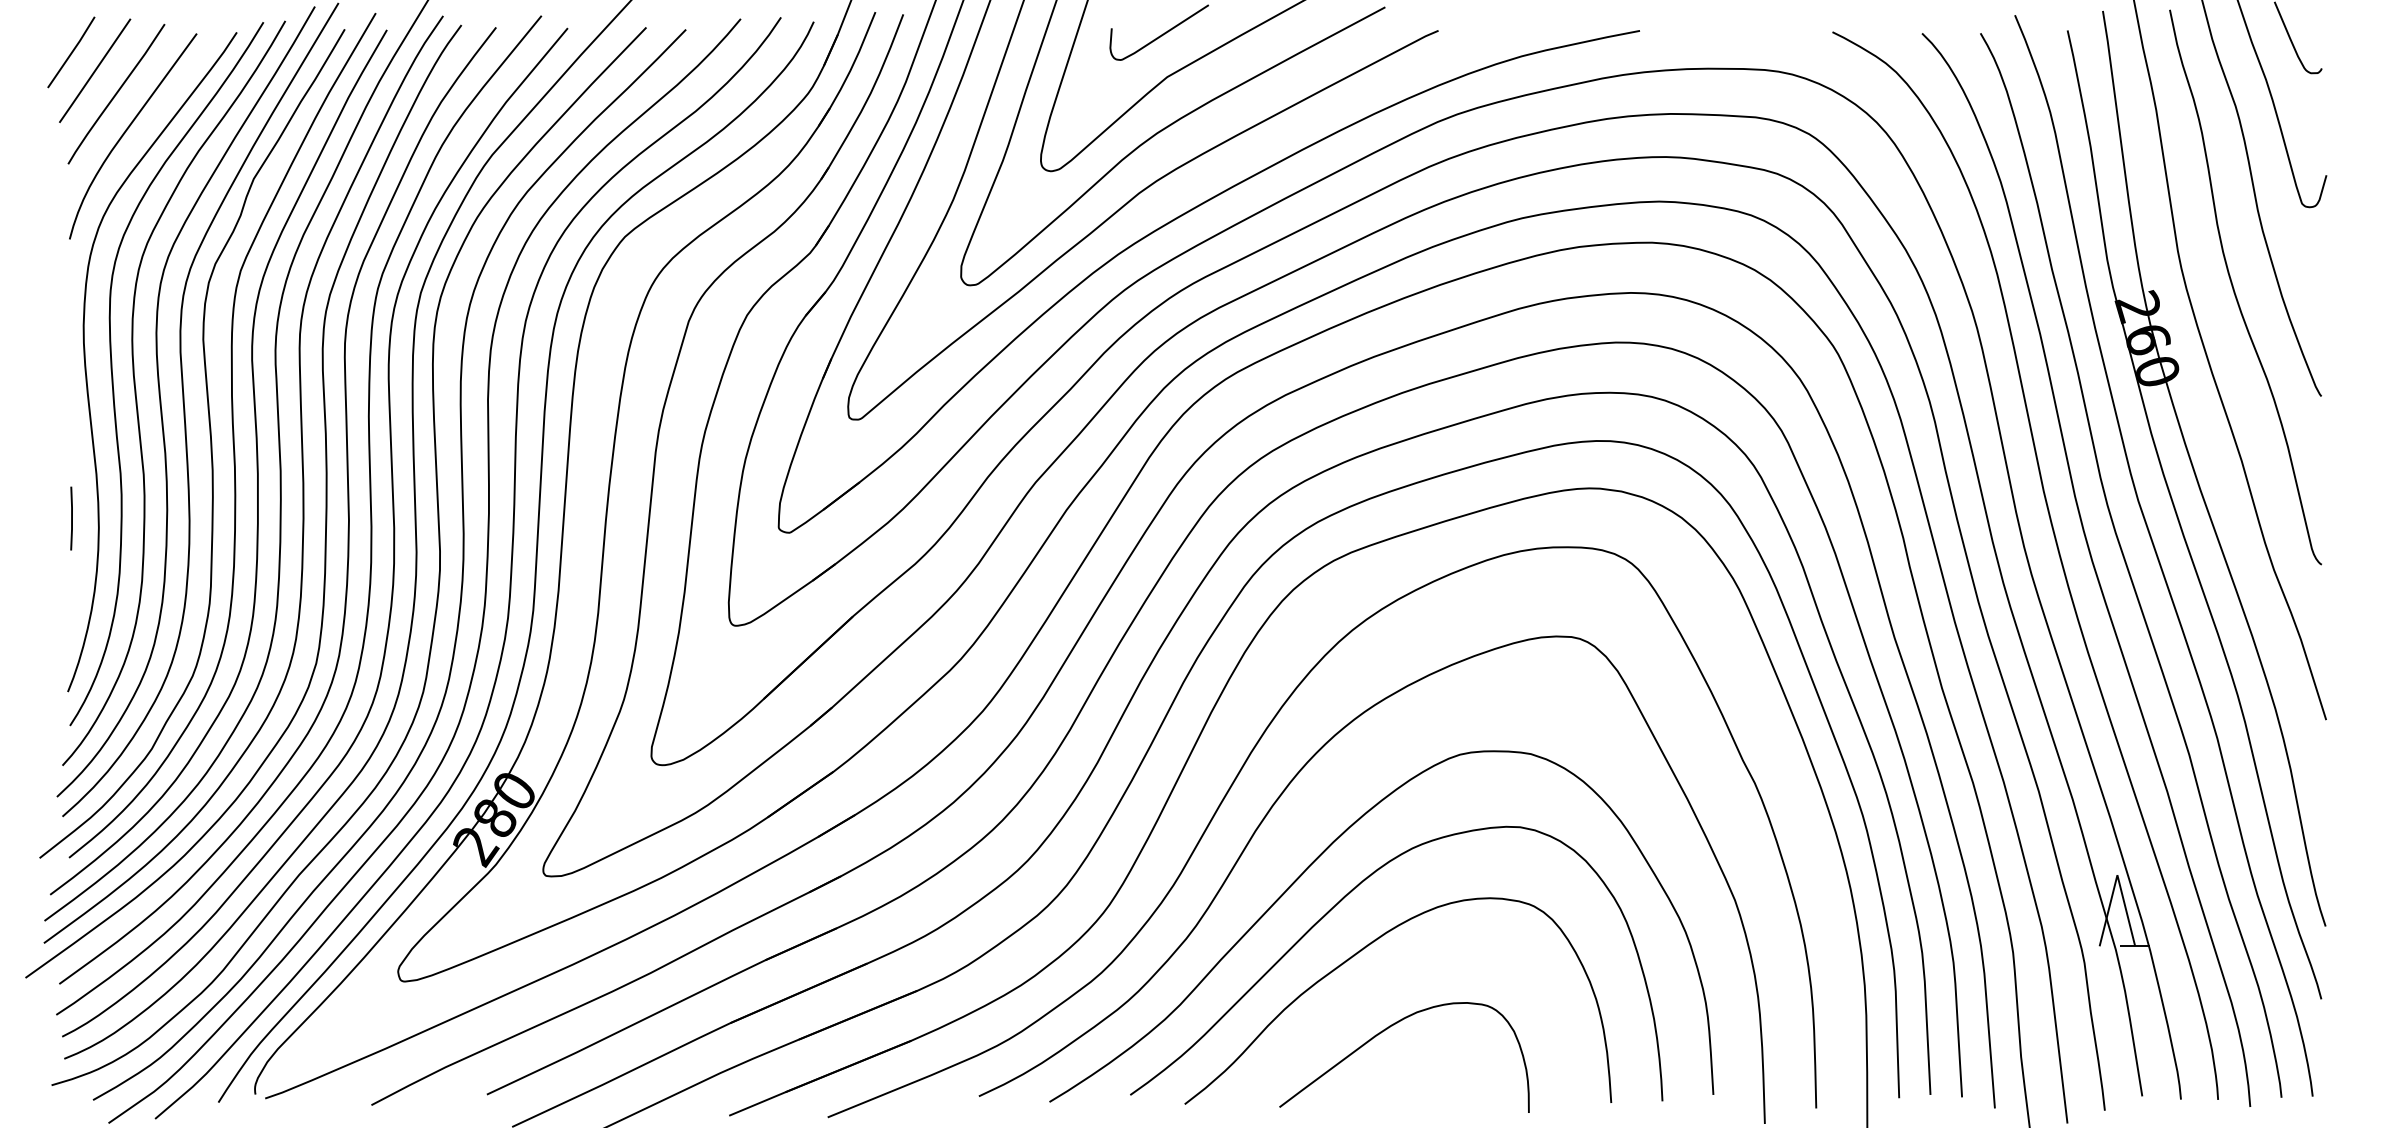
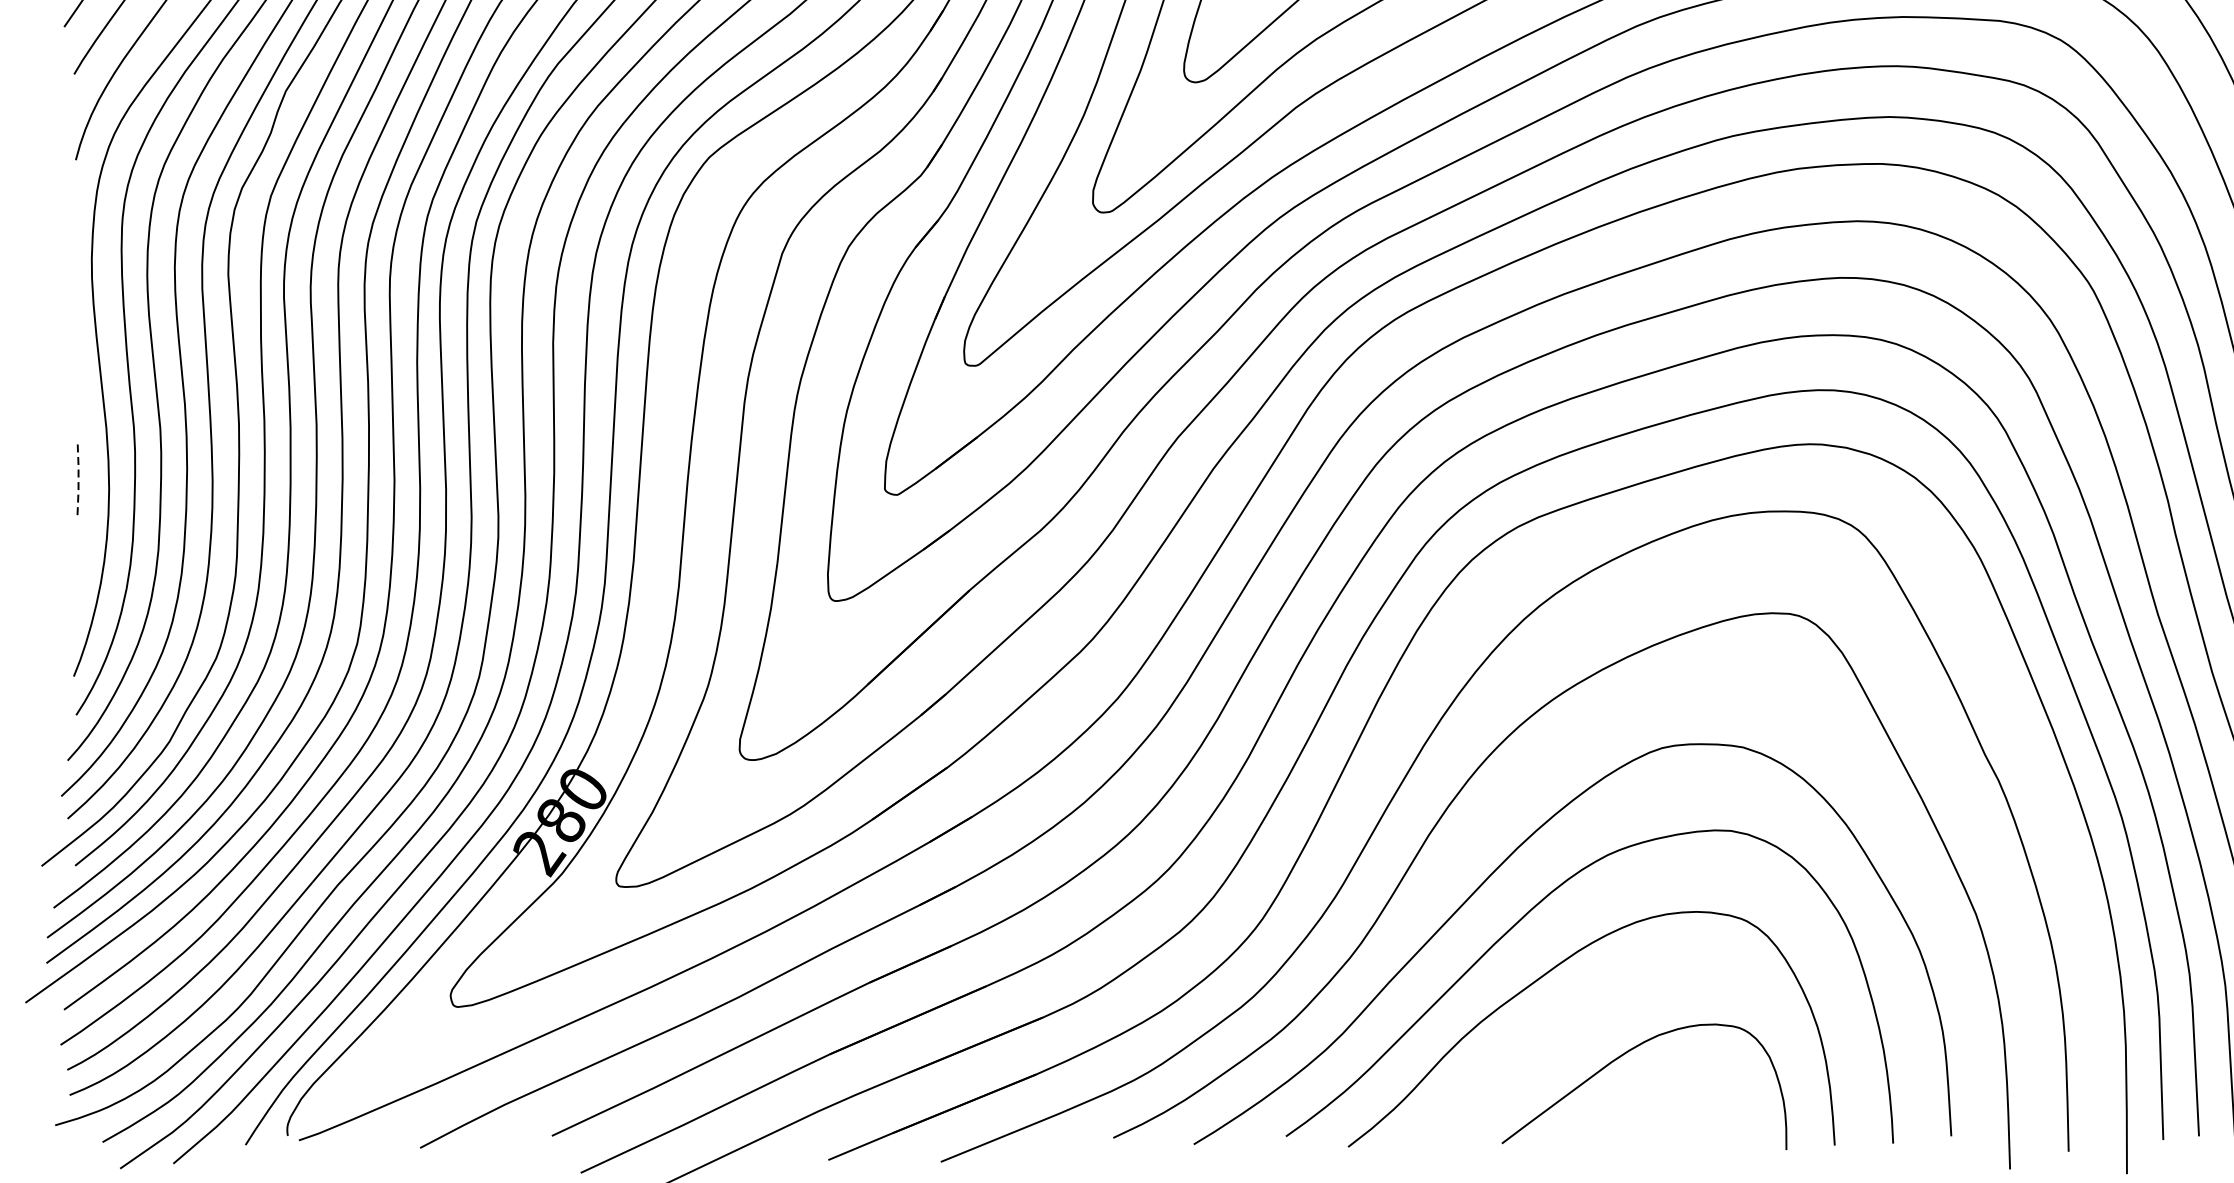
line: (72, 518) -> (79, 478), solid -> dashed
curve: (1387, 1029) -> (1625, 1054), moved

